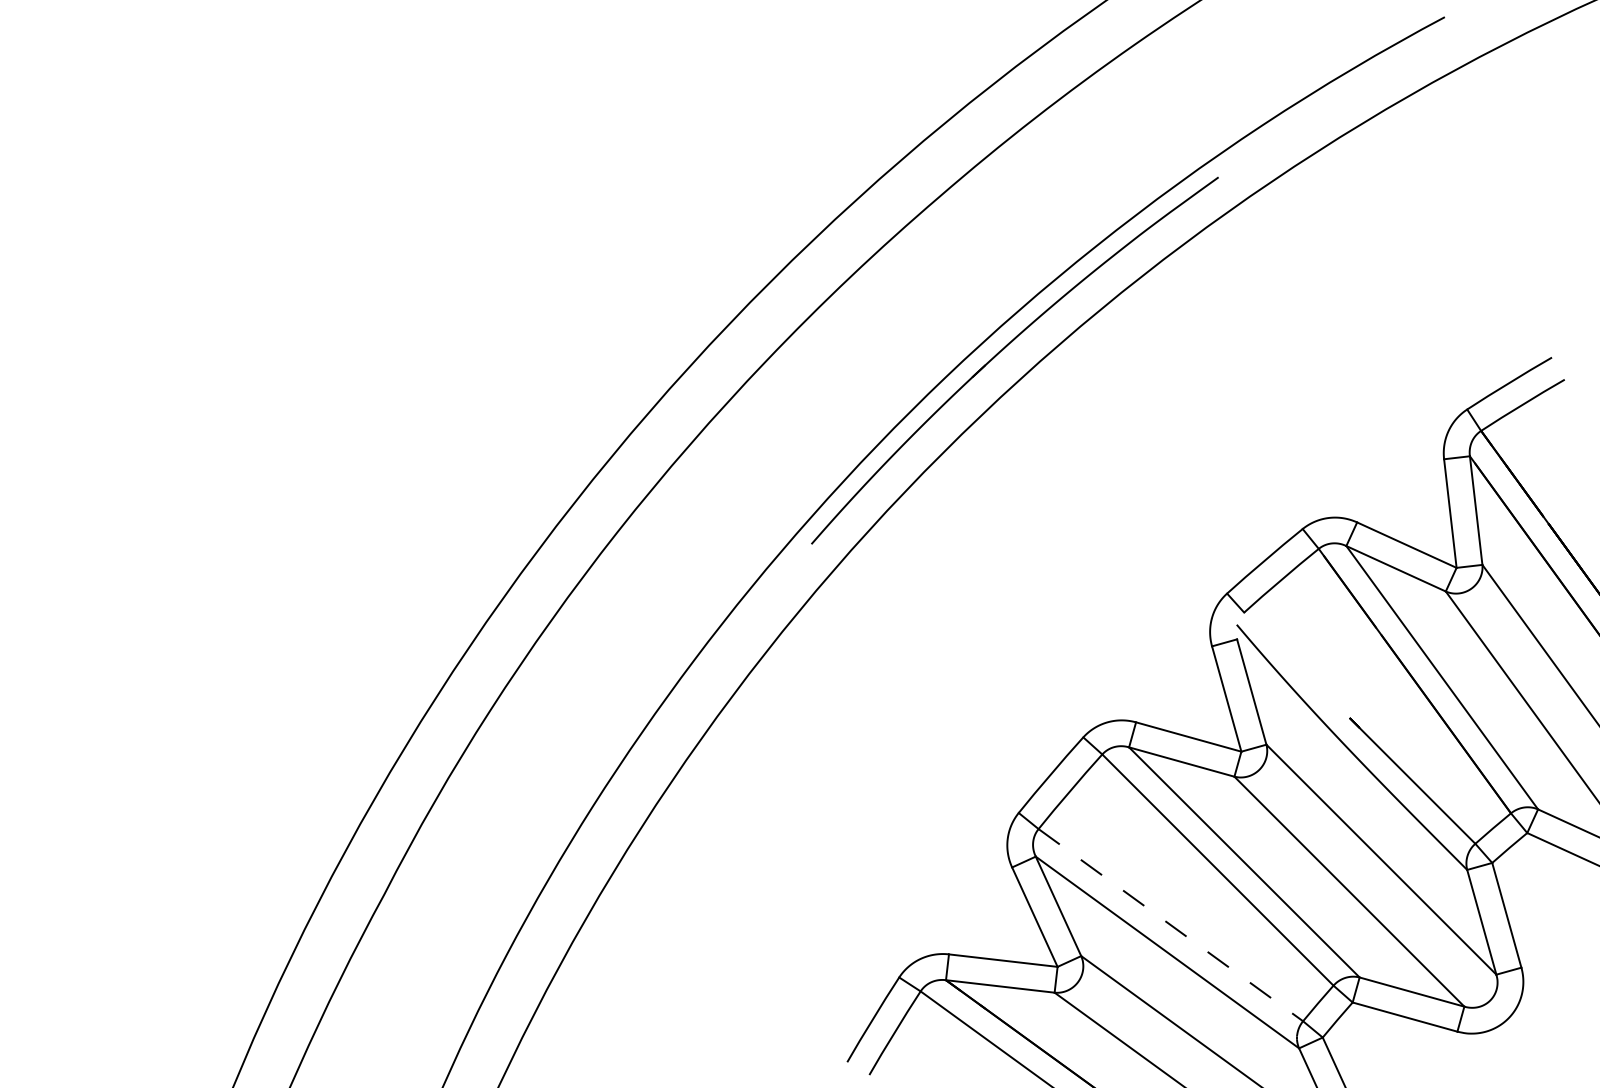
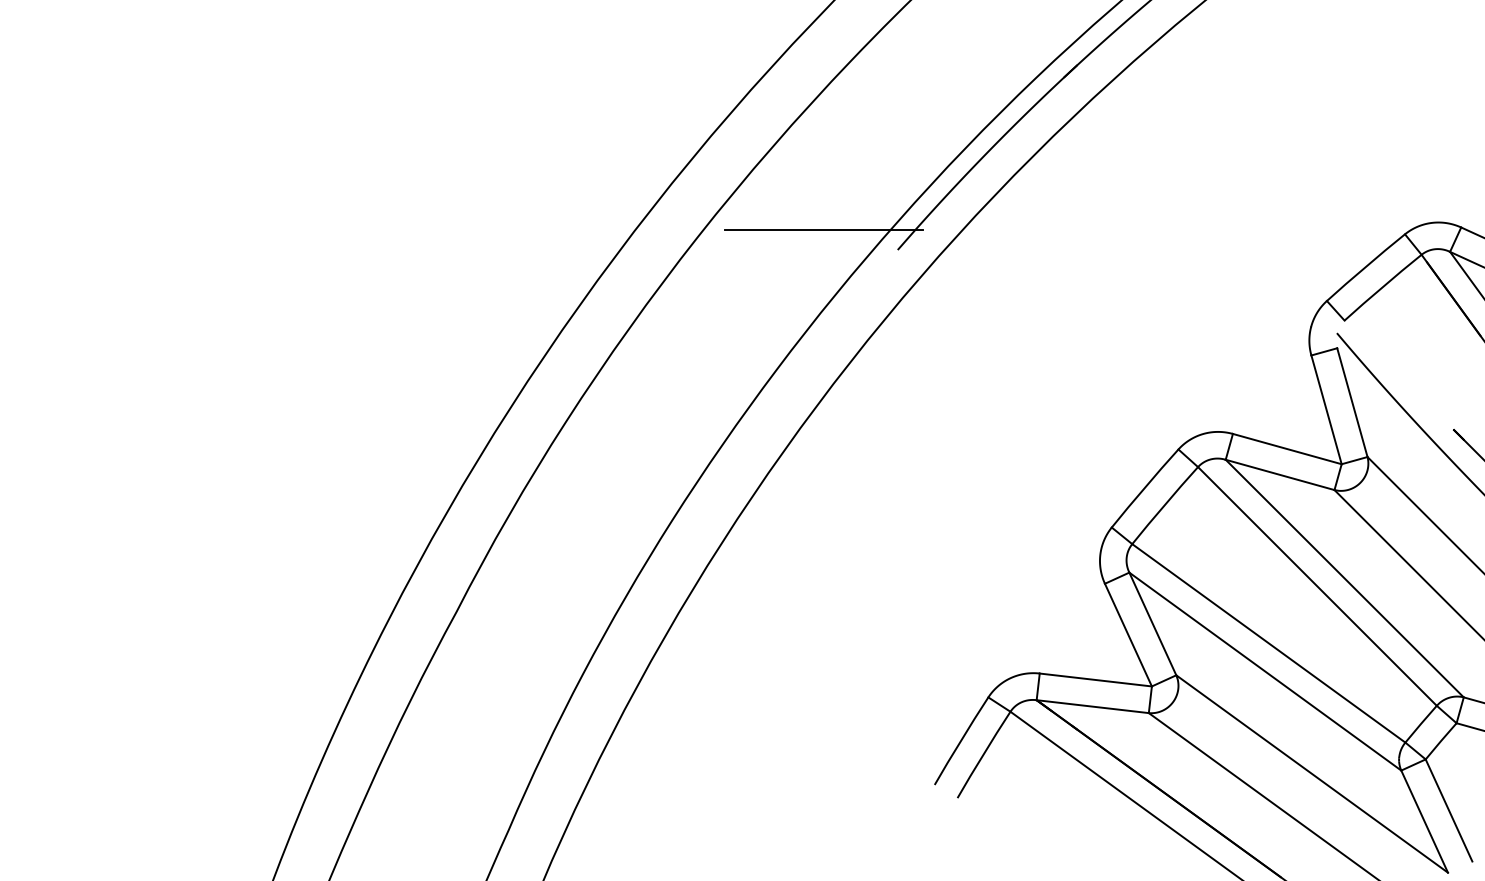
line: (739, 524) -> (823, 229), added
line: (1171, 925) -> (1269, 643), dashed -> solid

